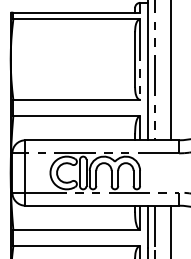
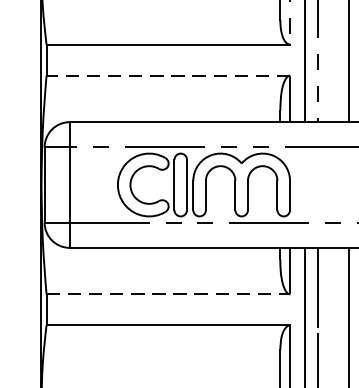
line: (76, 116) -> (167, 76), solid -> dashed
line: (77, 229) -> (169, 293), solid -> dashed

